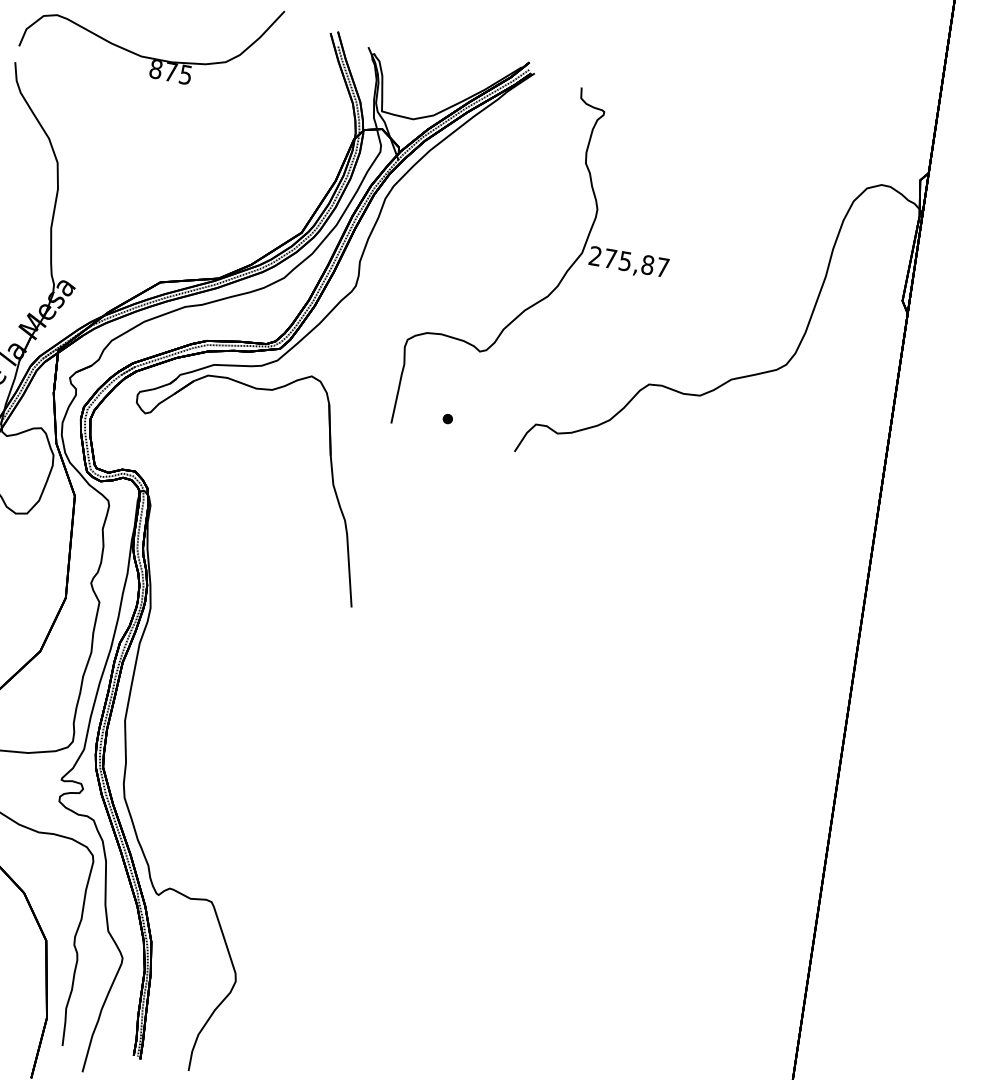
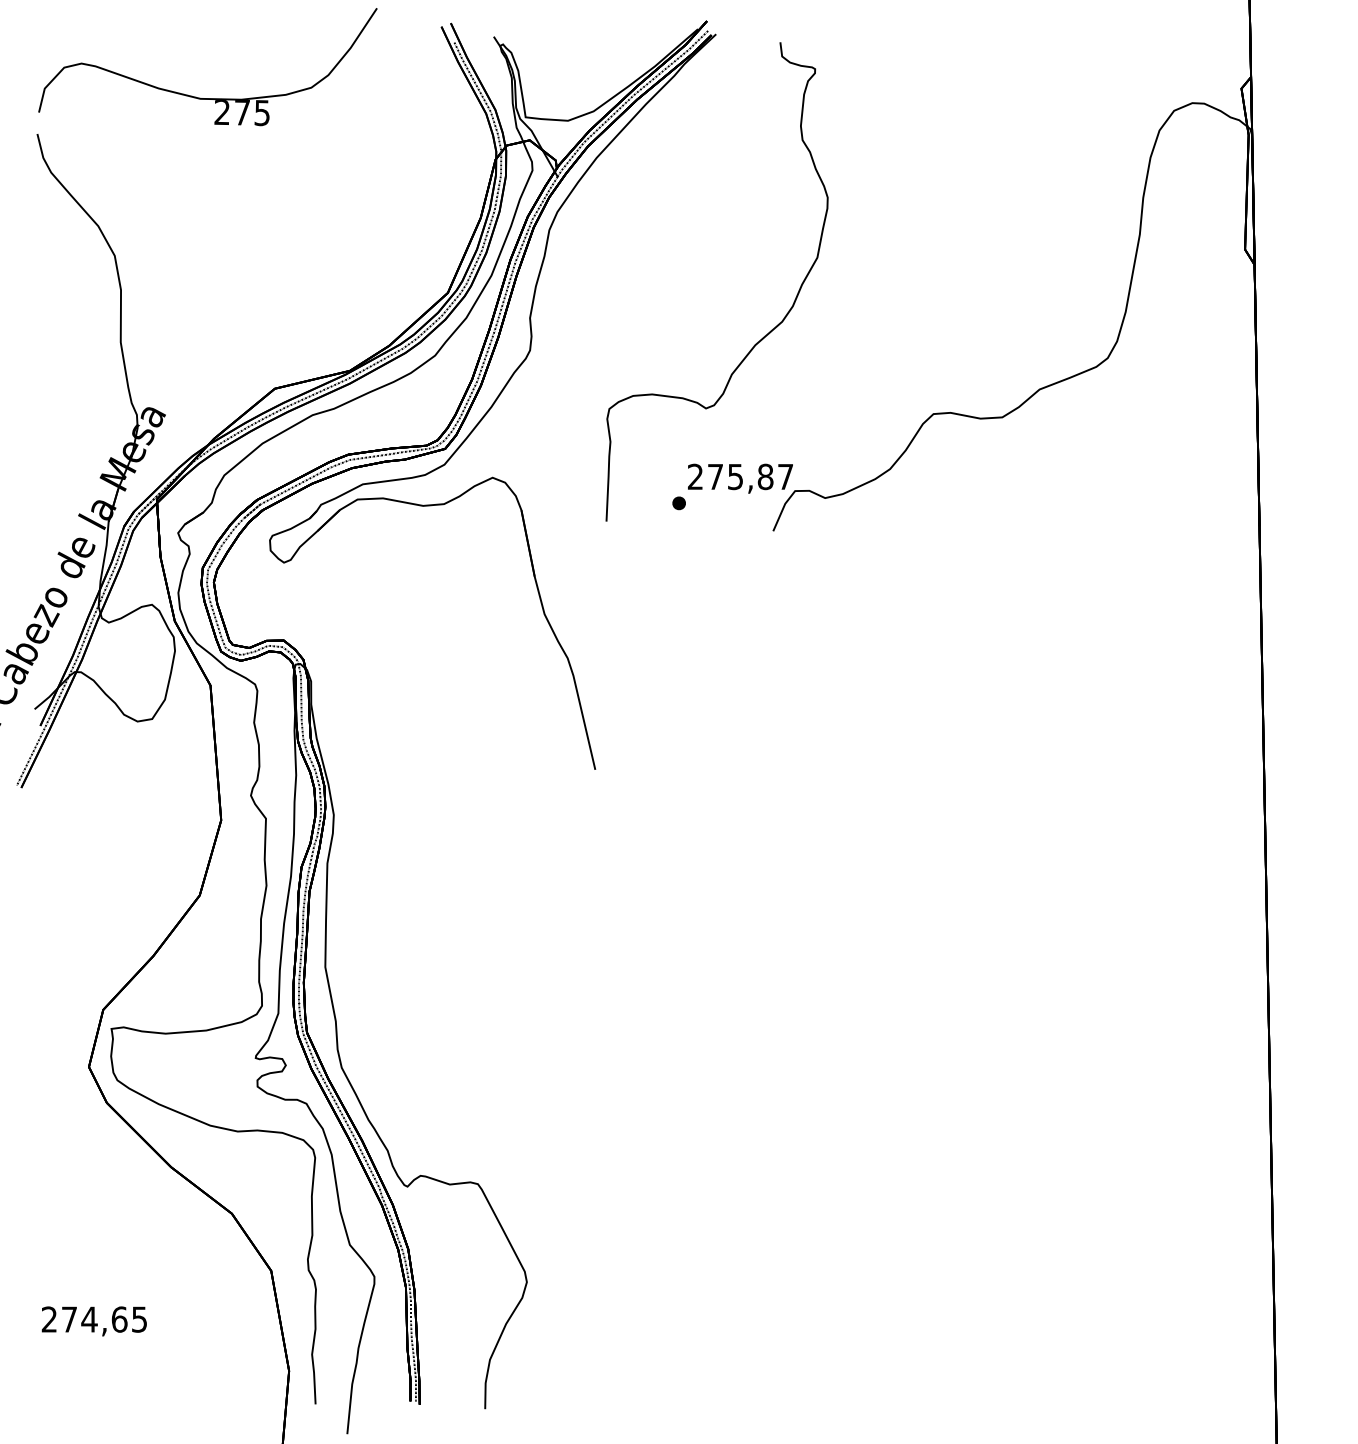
text: (156, 69) -> (222, 112), 875 -> 275
text: (628, 263) -> (740, 478), moved

